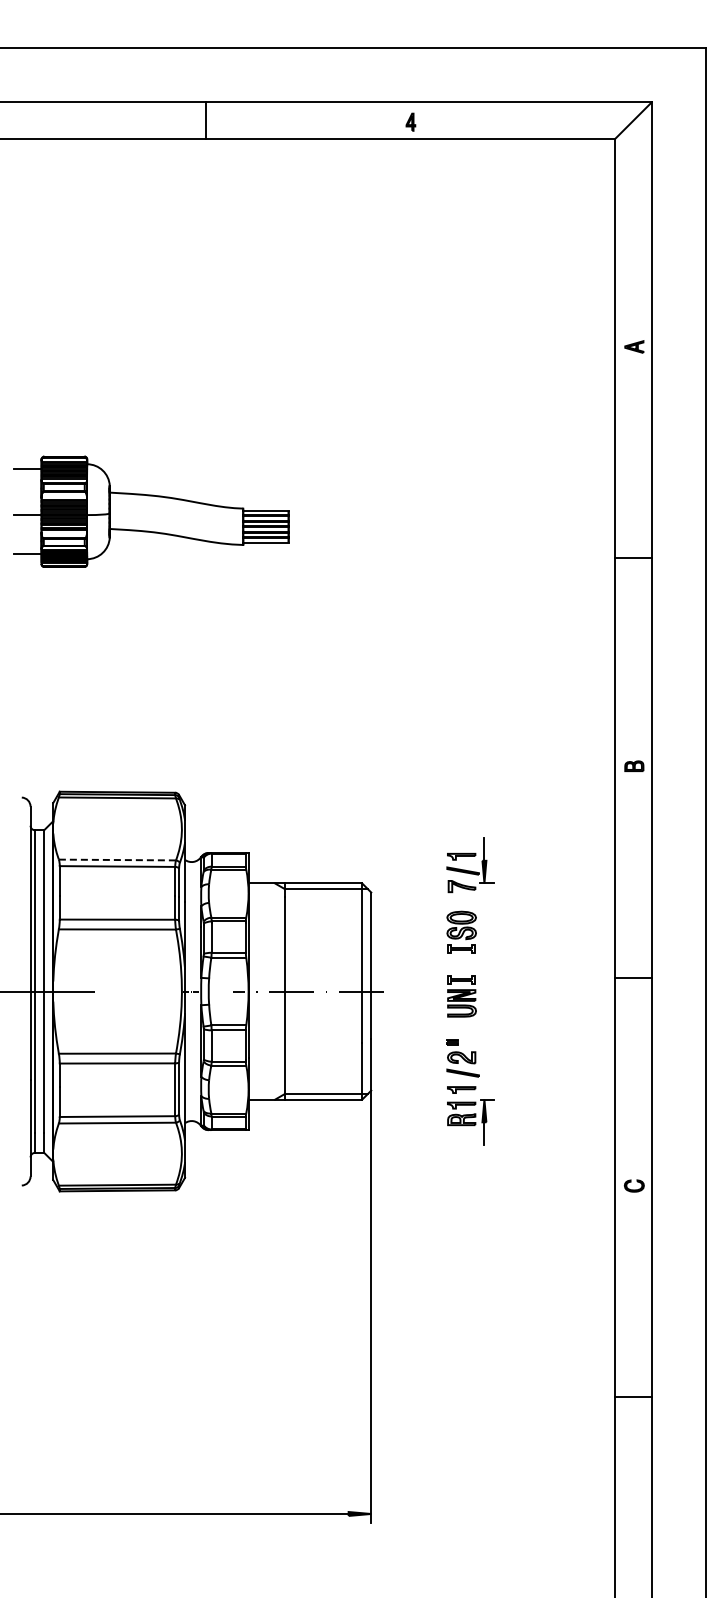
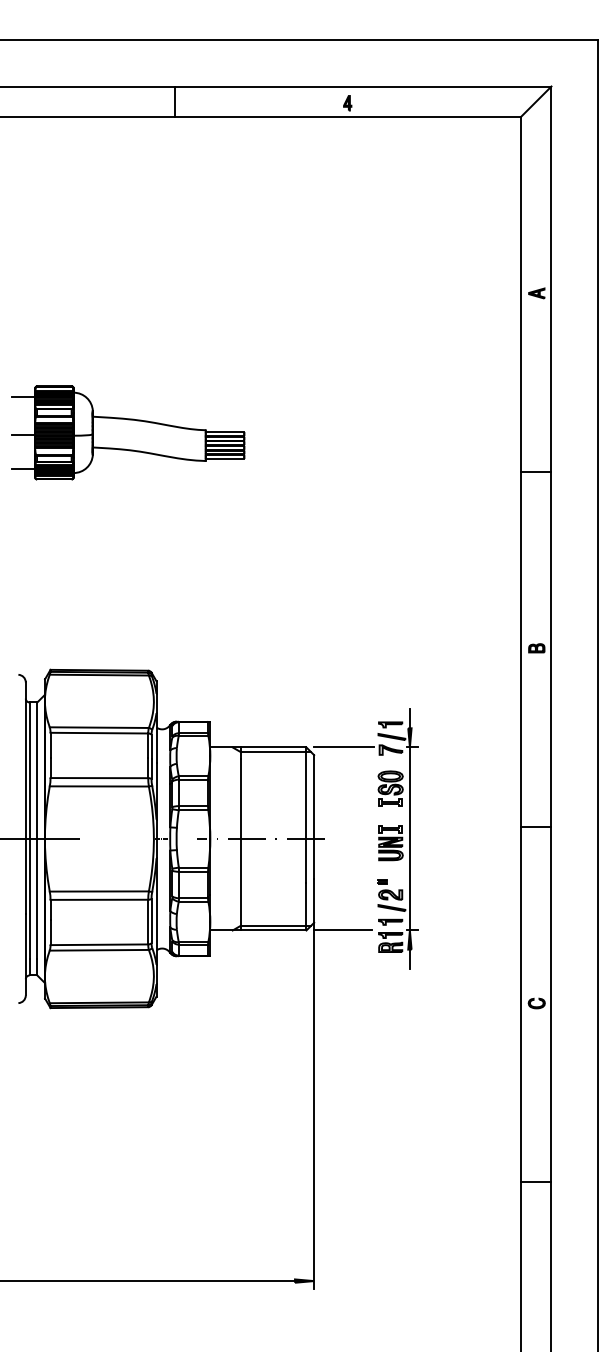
line: (117, 860) -> (99, 728), dashed -> solid
line: (406, 883) -> (343, 747), added
line: (484, 991) -> (409, 838), added
line: (405, 1099) -> (343, 930), added

